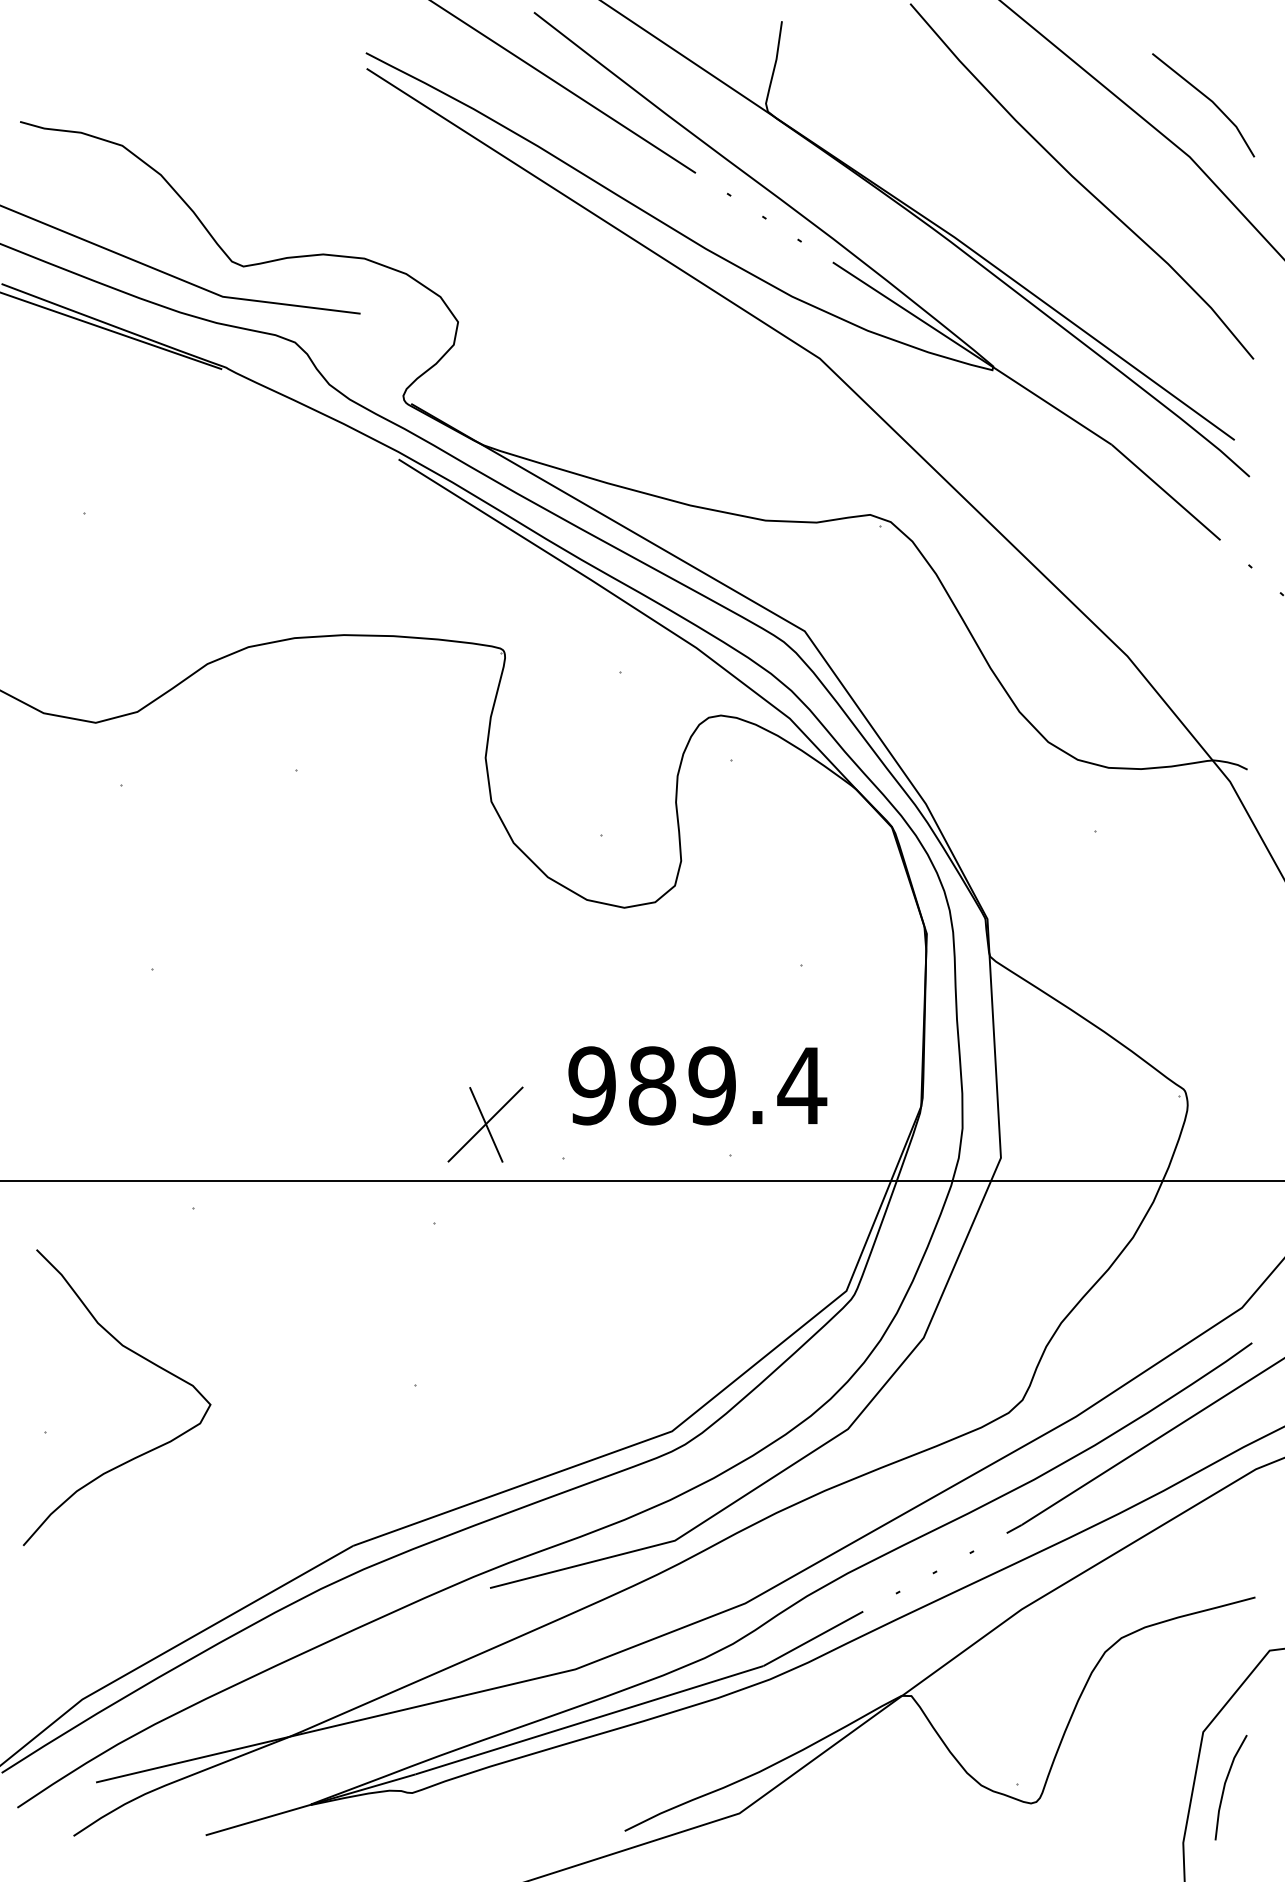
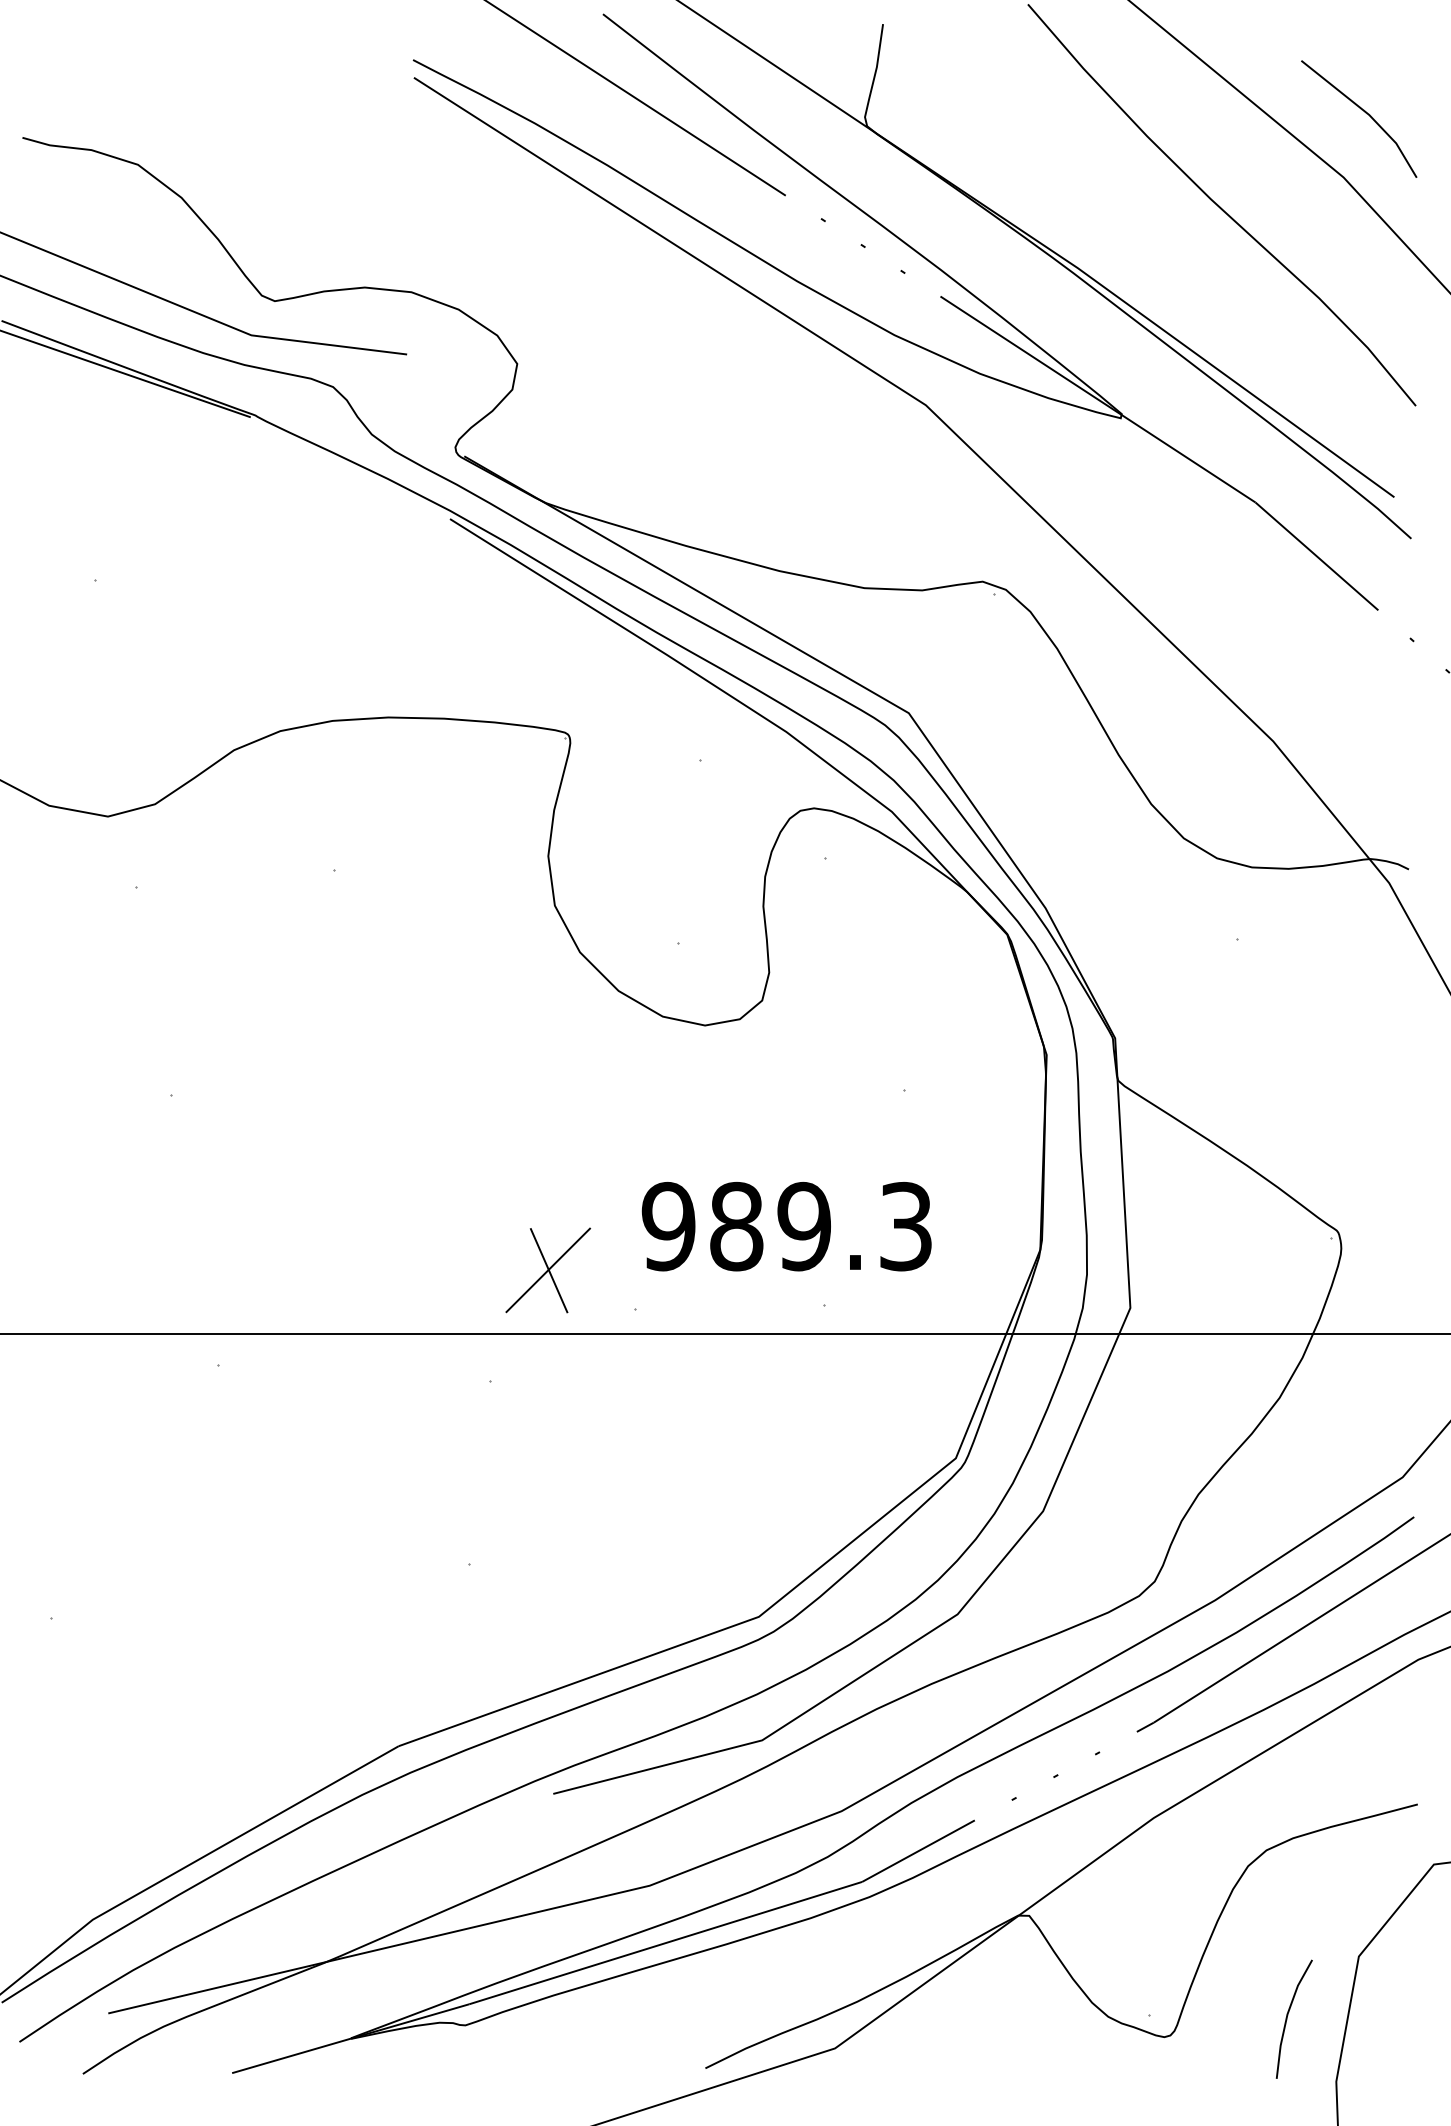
text: (802, 1085) -> (906, 1226), 989.4 -> 989.3
curve: (142, 1358) -> (160, 1534), removed
line: (1225, 1787) -> (1287, 2019), moved

